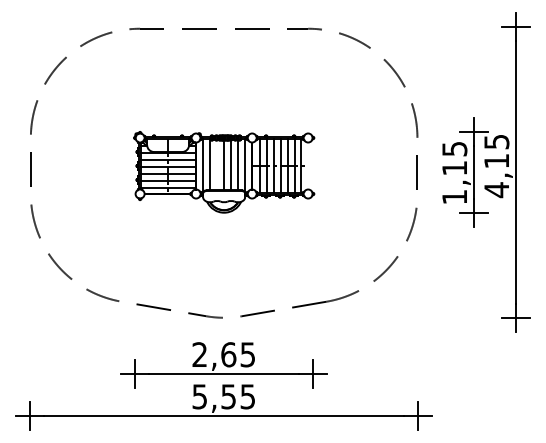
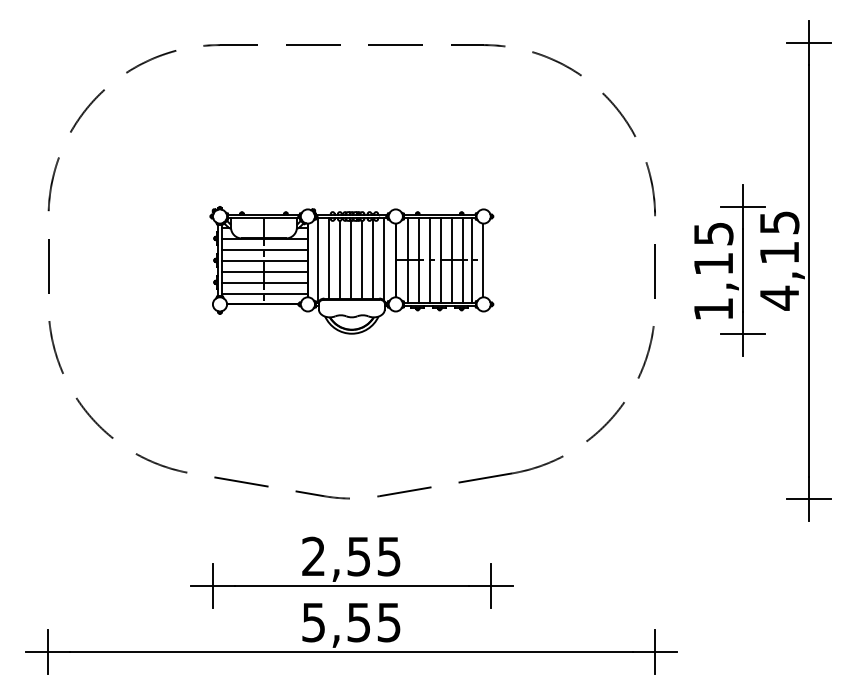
line: (216, 165) -> (339, 259), added
line: (308, 165) -> (484, 259), added
text: (228, 354) -> (358, 556), 2,65 -> 2,55

